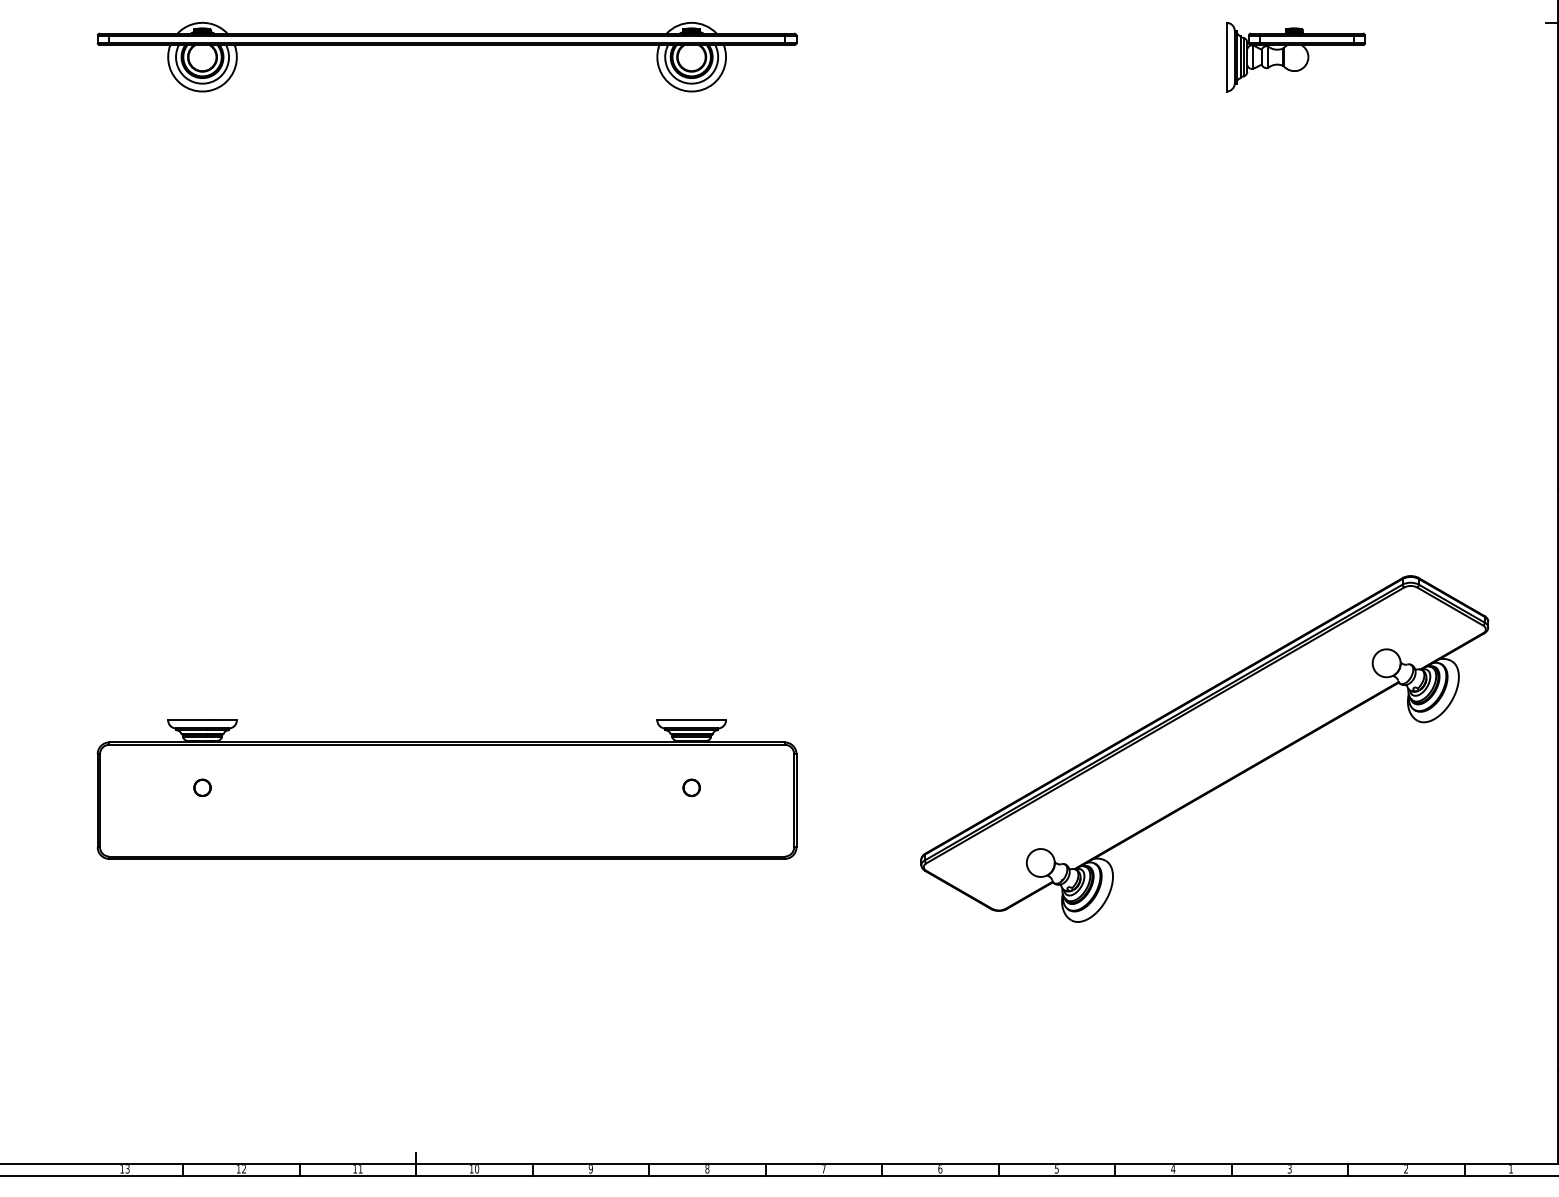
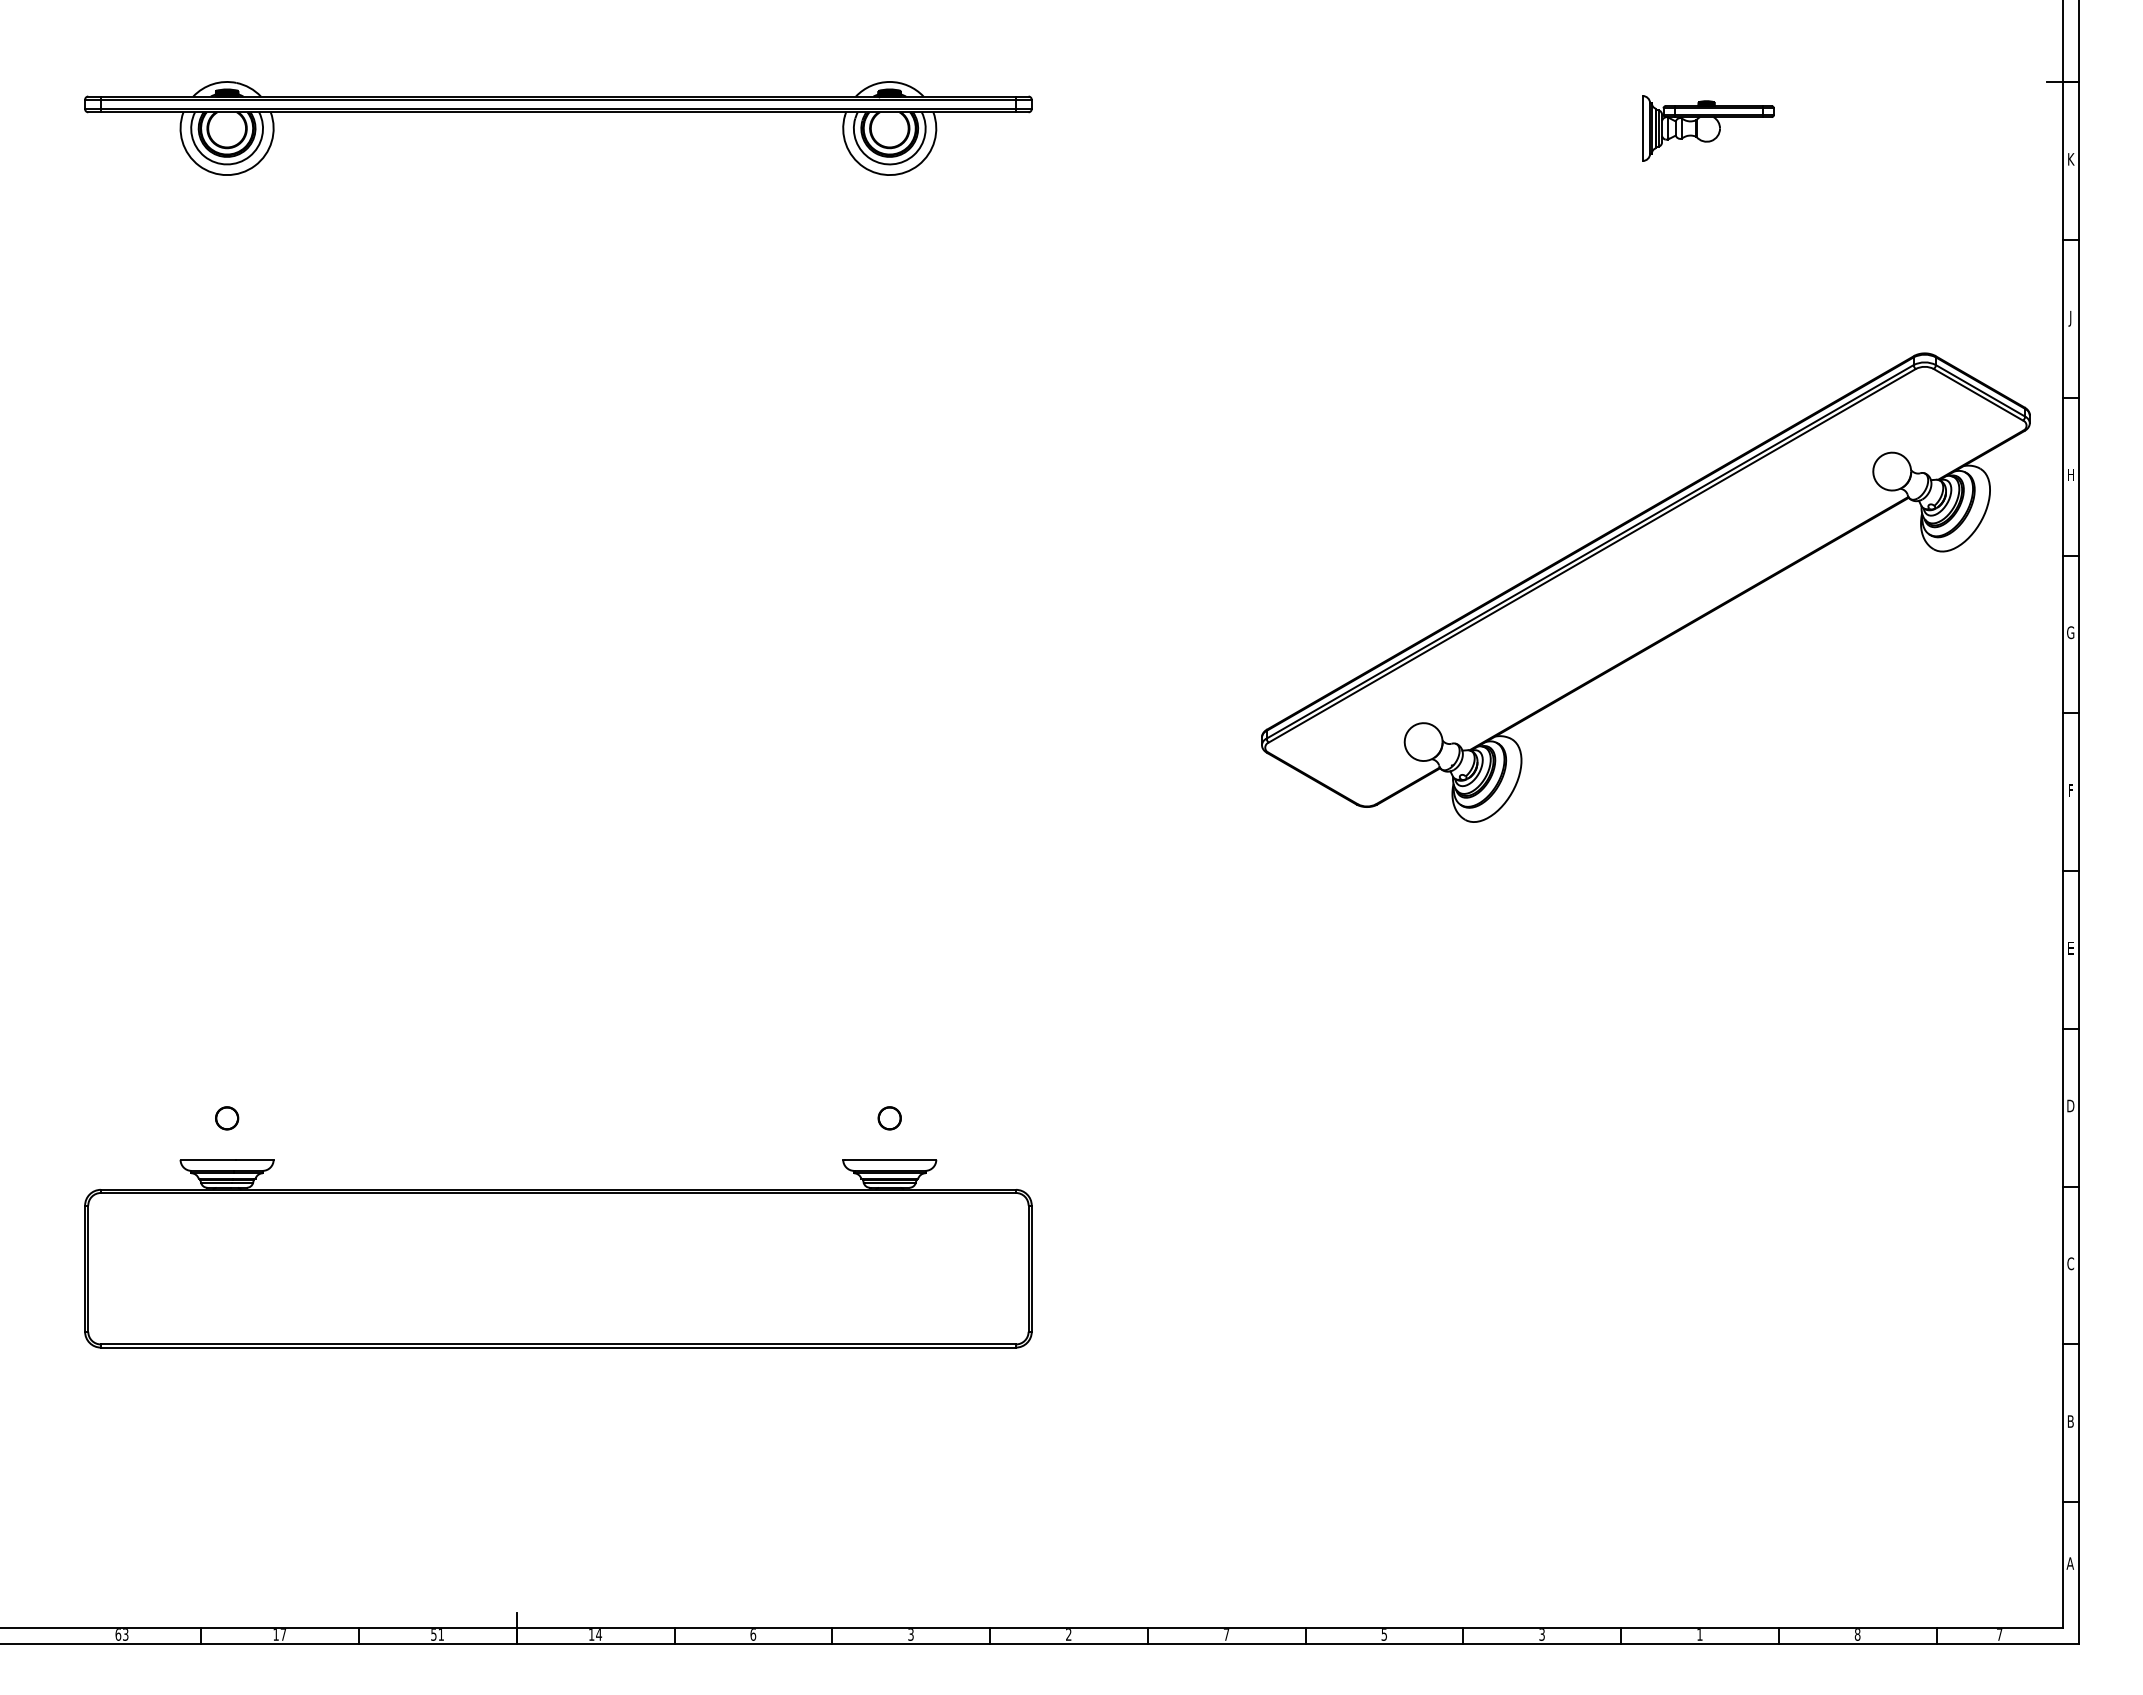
part: (1295, 57) -> (1707, 128), size x0.7
part: (1204, 748) -> (1645, 587), moved
part: (447, 789) -> (558, 1253), moved
text: (122, 1168) -> (118, 1634), 13 -> 63
text: (244, 1168) -> (283, 1634), 12 -> 17
text: (354, 1168) -> (433, 1634), 11 -> 51
text: (477, 1168) -> (599, 1634), 10 -> 14
text: (591, 1168) -> (753, 1634), 9 -> 6
text: (707, 1168) -> (910, 1634), 8 -> 3
text: (823, 1168) -> (1068, 1634), 7 -> 2
text: (940, 1168) -> (1226, 1634), 6 -> 7
text: (1173, 1168) -> (1542, 1634), 4 -> 3
text: (1289, 1168) -> (1699, 1634), 3 -> 1
text: (1406, 1168) -> (1857, 1634), 2 -> 8
text: (1510, 1168) -> (1999, 1634), 1 -> 7

